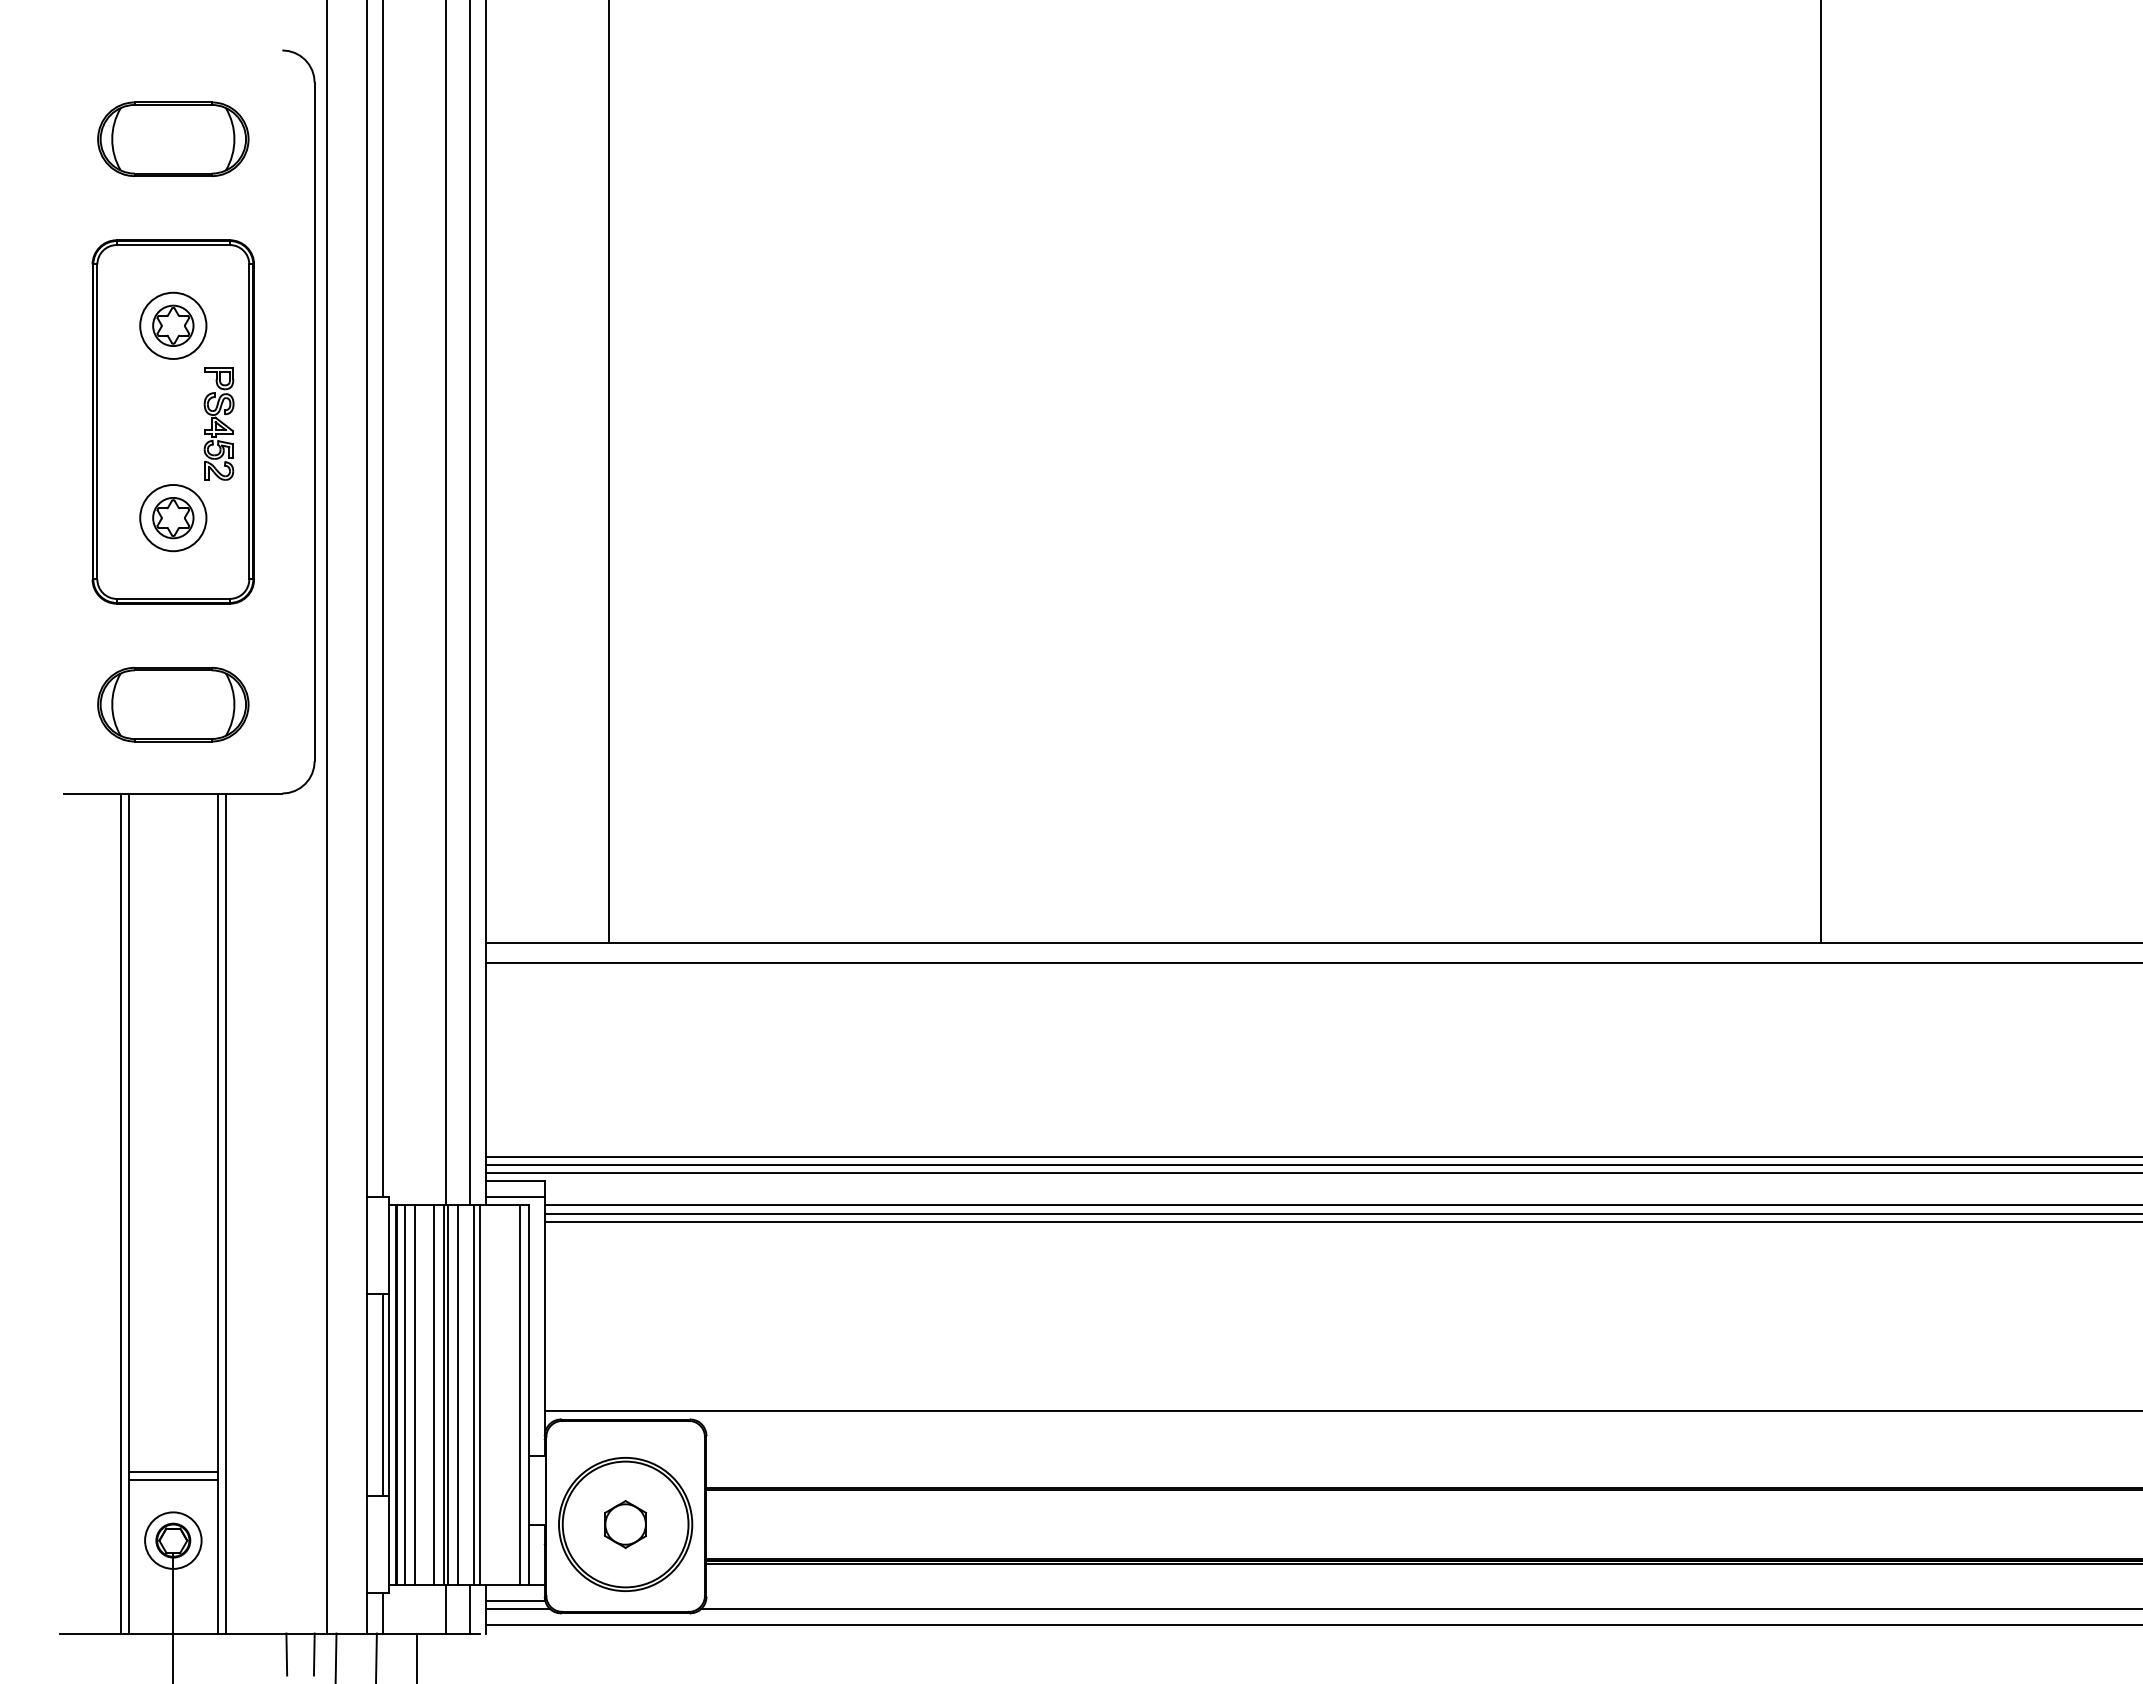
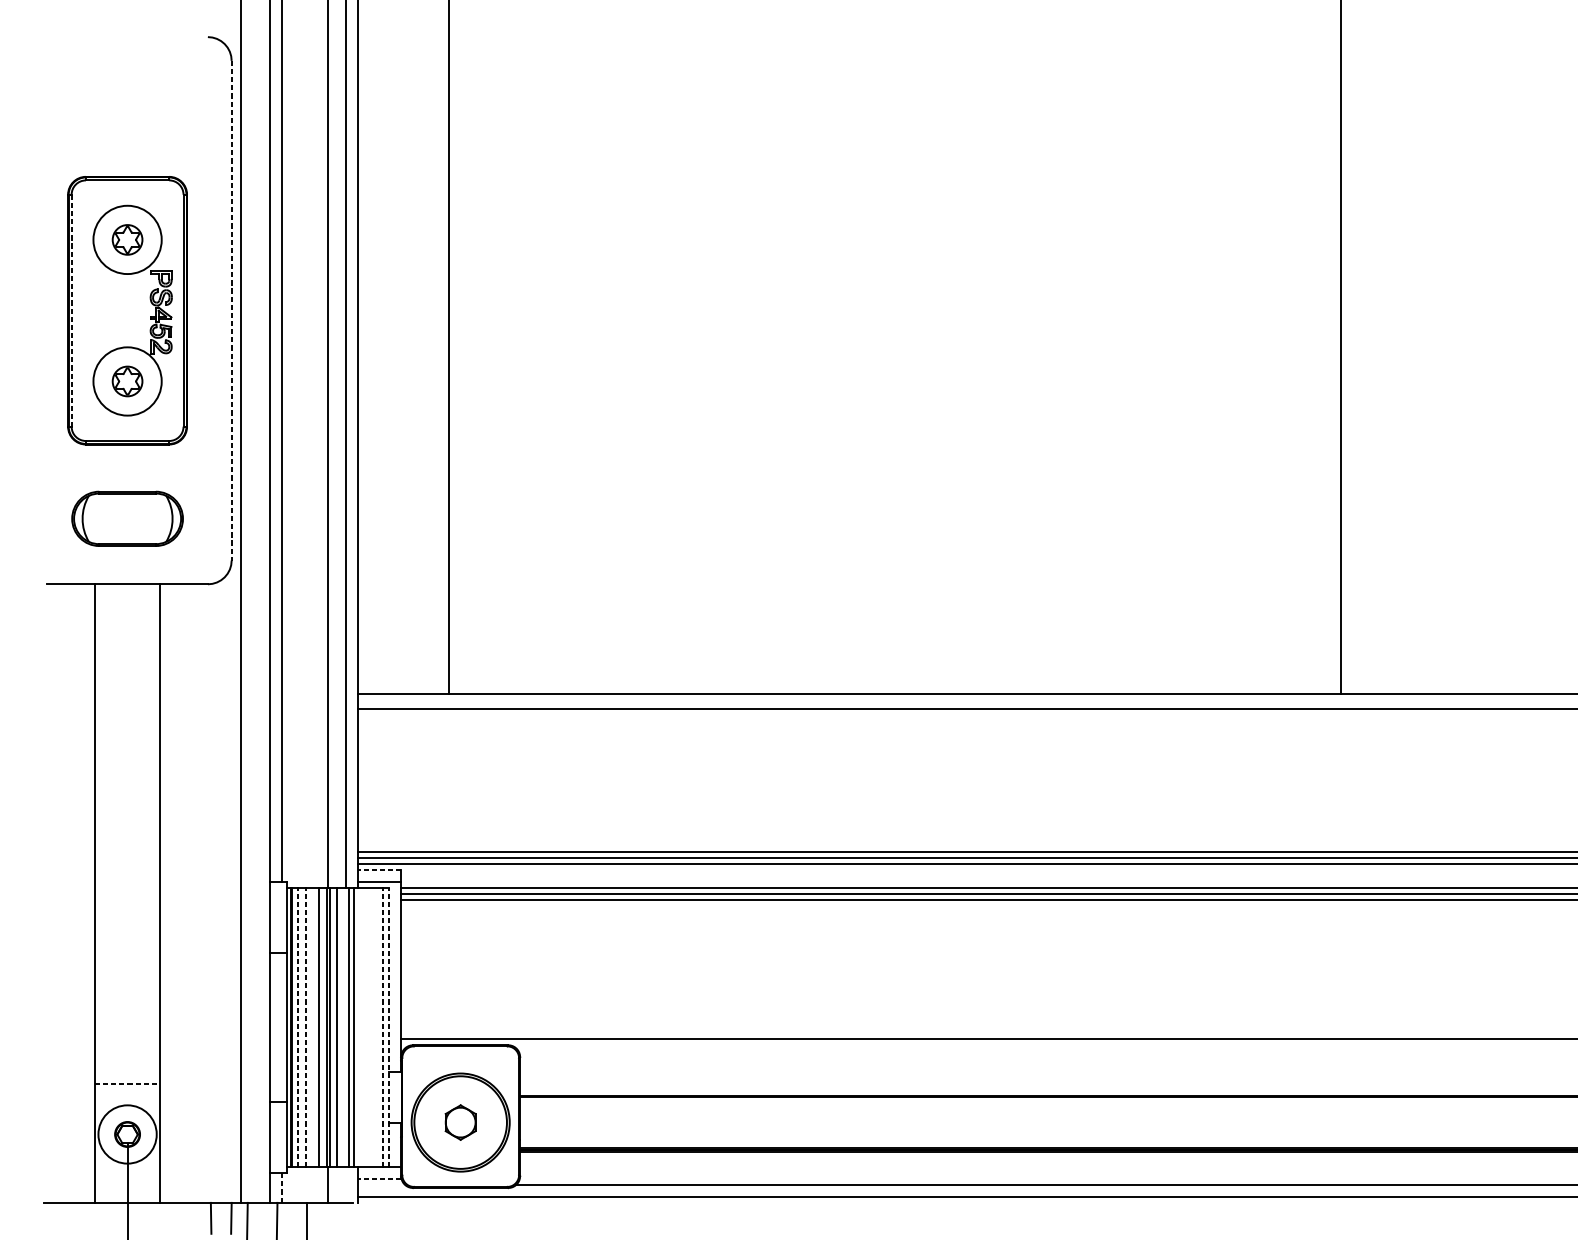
part: (173, 138) -> (127, 101), removed
circle: (173, 325) -> (127, 239), size x1.4
line: (97, 421) -> (71, 310), solid -> dashed
line: (314, 422) -> (231, 311), solid -> dashed
circle: (173, 517) -> (127, 381), size x1.4
line: (515, 1181) -> (379, 870), solid -> dashed
line: (120, 1213) -> (88, 893), removed
line: (225, 1213) -> (166, 893), removed
line: (383, 1395) -> (282, 1027), removed
line: (404, 1395) -> (297, 1027), solid -> dashed
line: (414, 1395) -> (305, 1027), solid -> dashed
line: (519, 1395) -> (382, 1027), solid -> dashed
line: (528, 1395) -> (389, 1027), solid -> dashed
line: (173, 1472) -> (127, 1084), solid -> dashed
line: (172, 1480) -> (126, 1090), removed
circle: (173, 1540) -> (127, 1134), size x1.4
line: (515, 1601) -> (379, 1179), solid -> dashed
line: (470, 1609) -> (346, 1185), removed
line: (518, 1609) -> (381, 1185), removed
line: (383, 1613) -> (282, 1188), solid -> dashed

